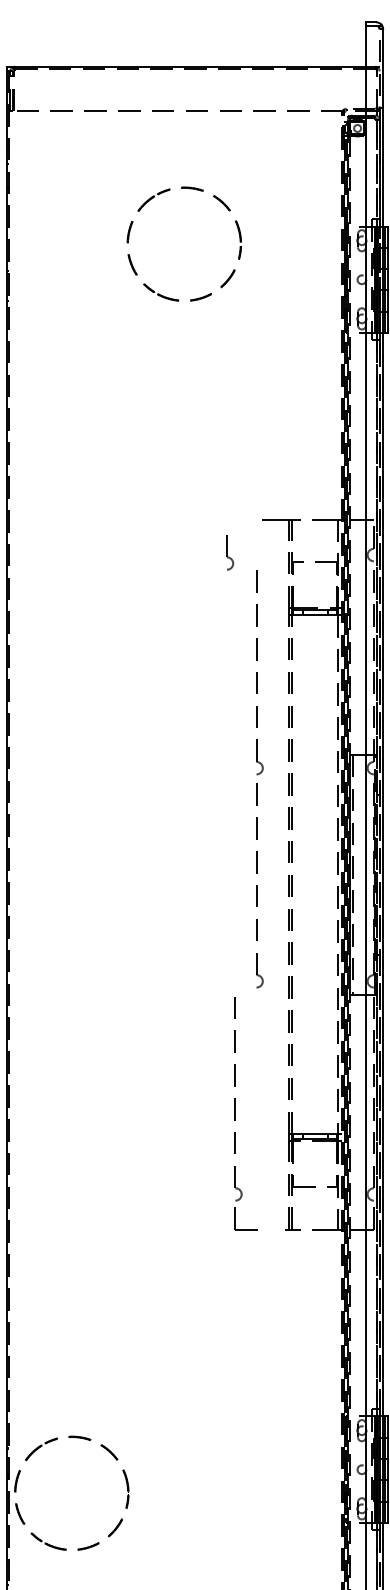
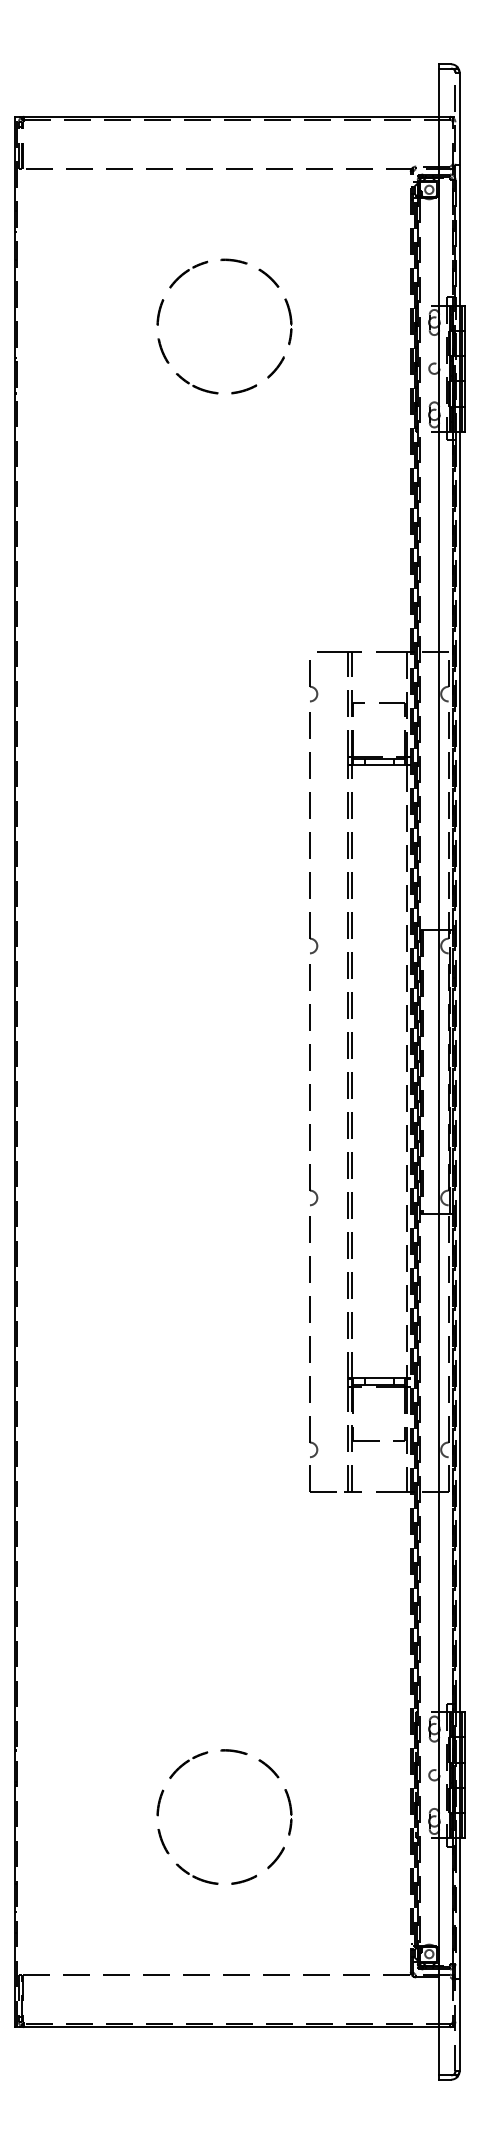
part: (230, 552) -> (313, 681), moved
part: (235, 1113) -> (310, 1354), moved
part: (51, 1442) -> (200, 1756), moved

